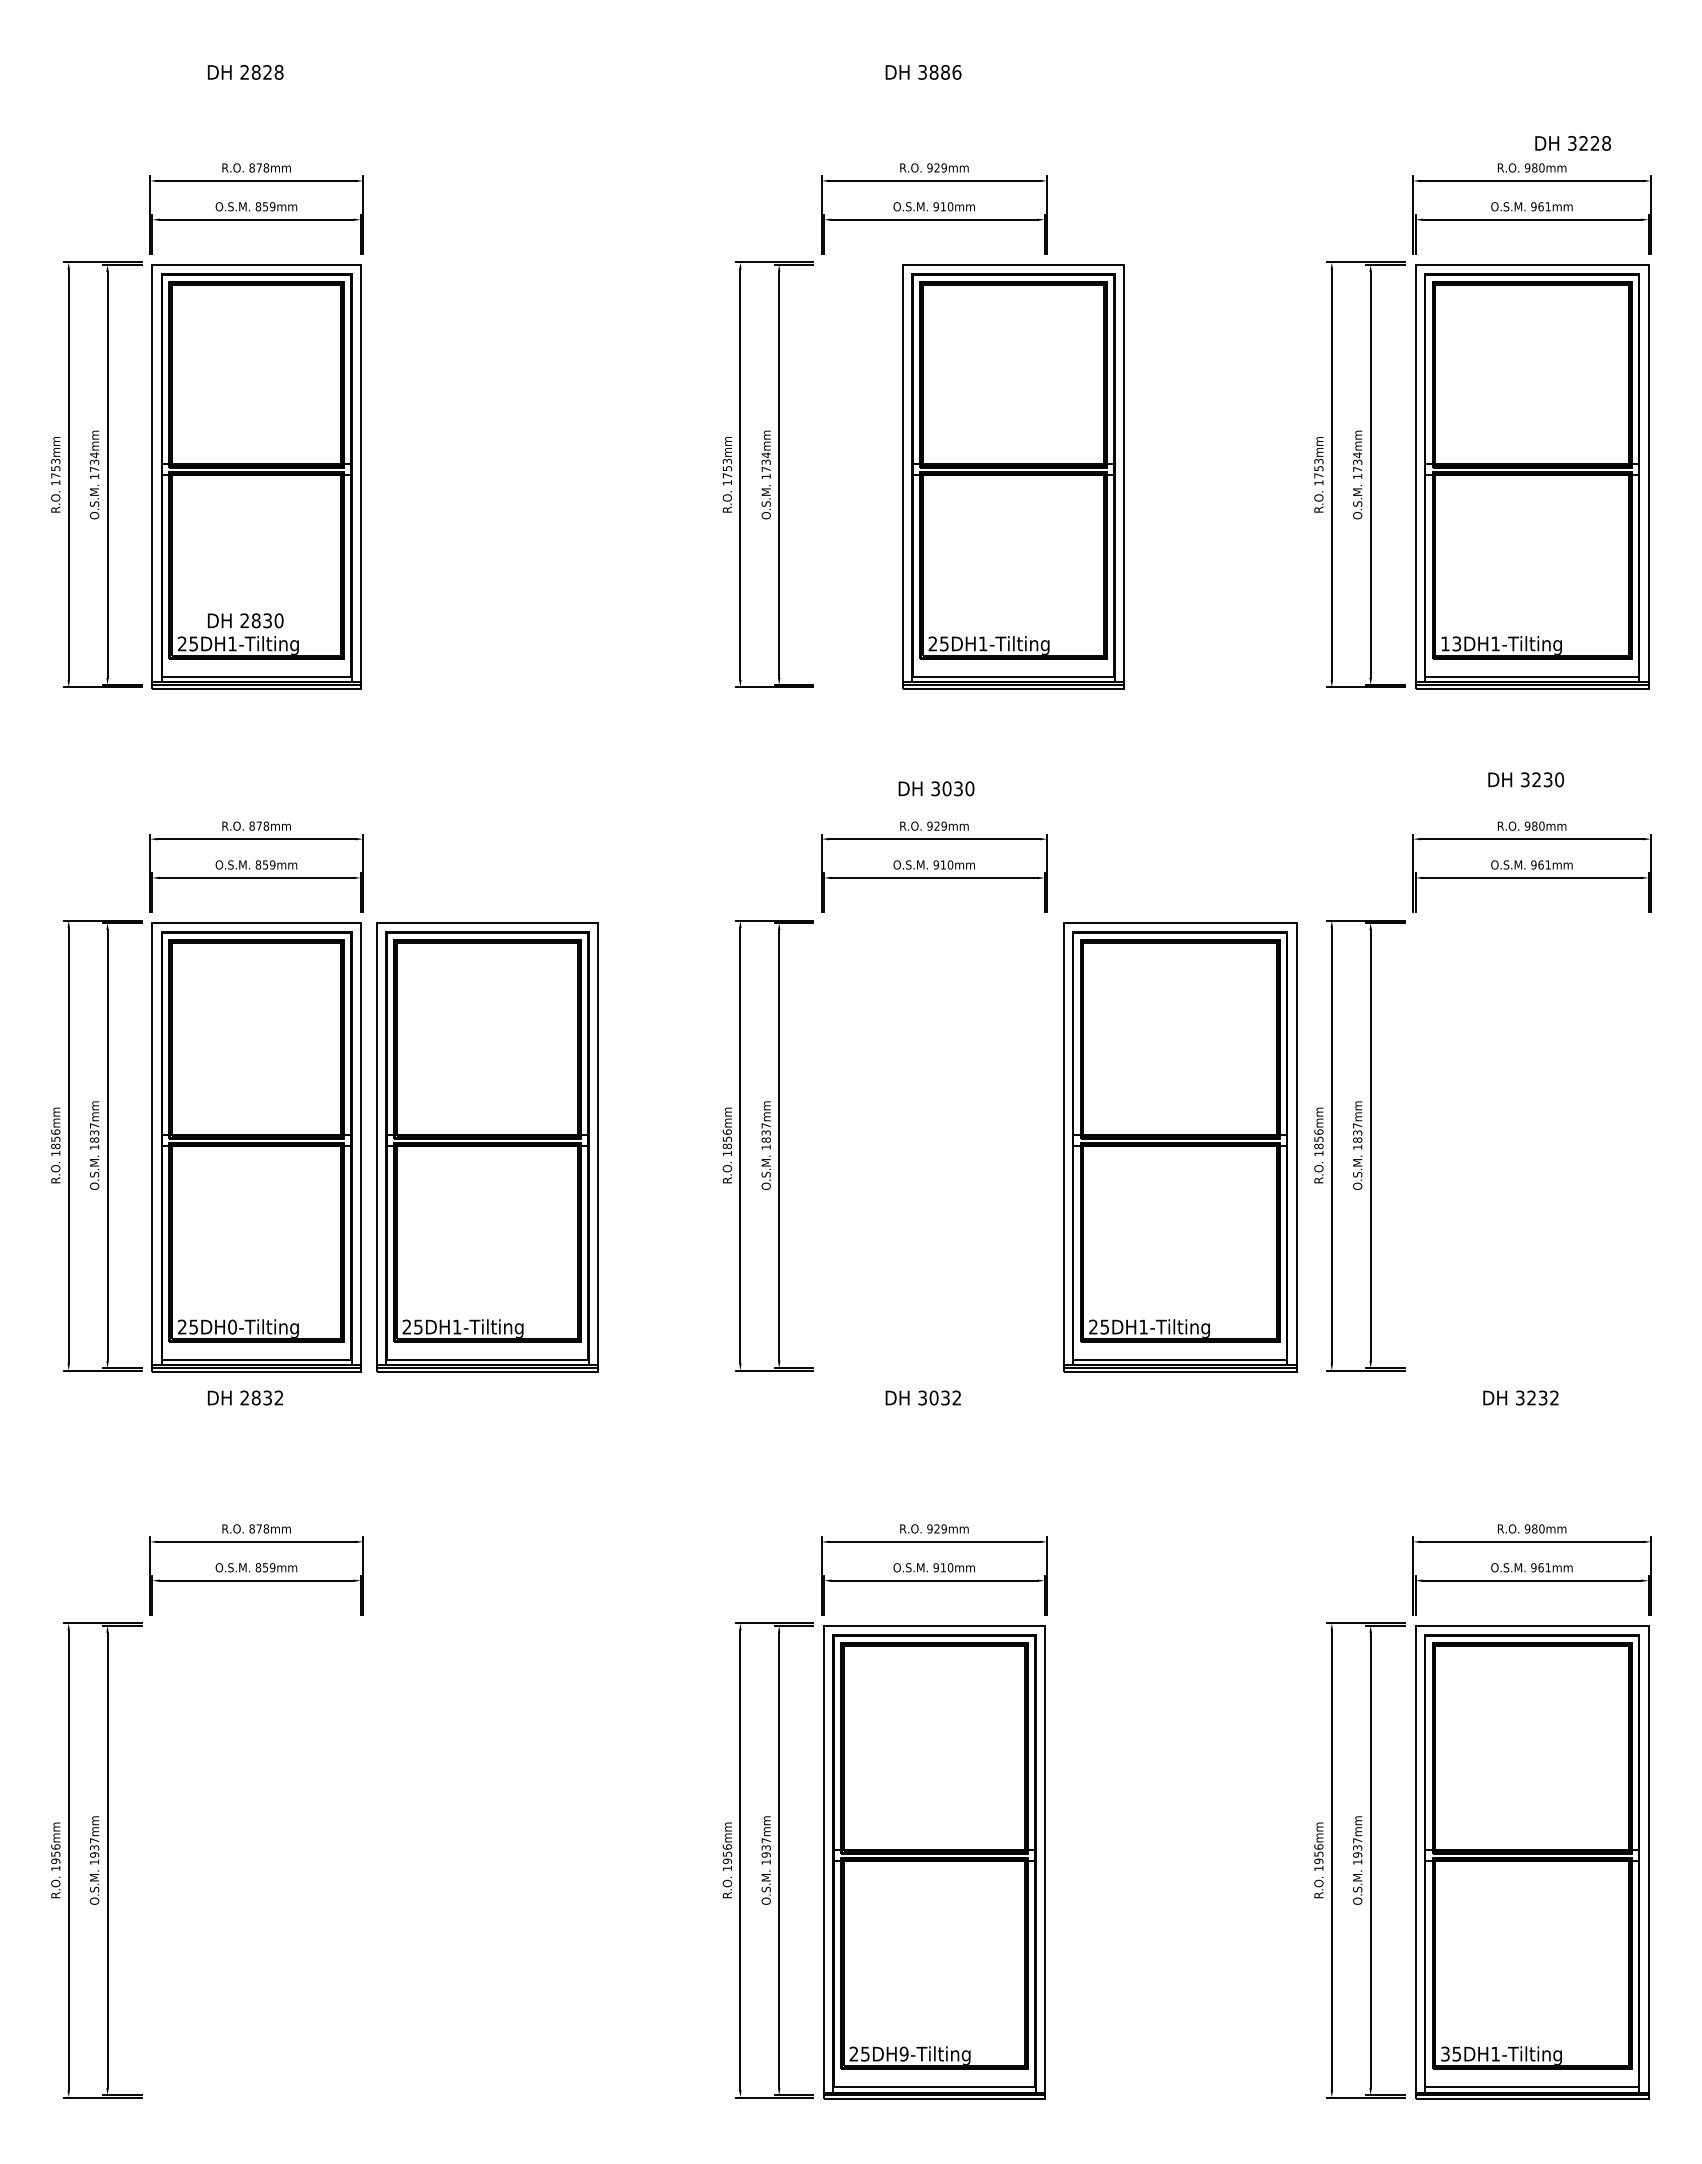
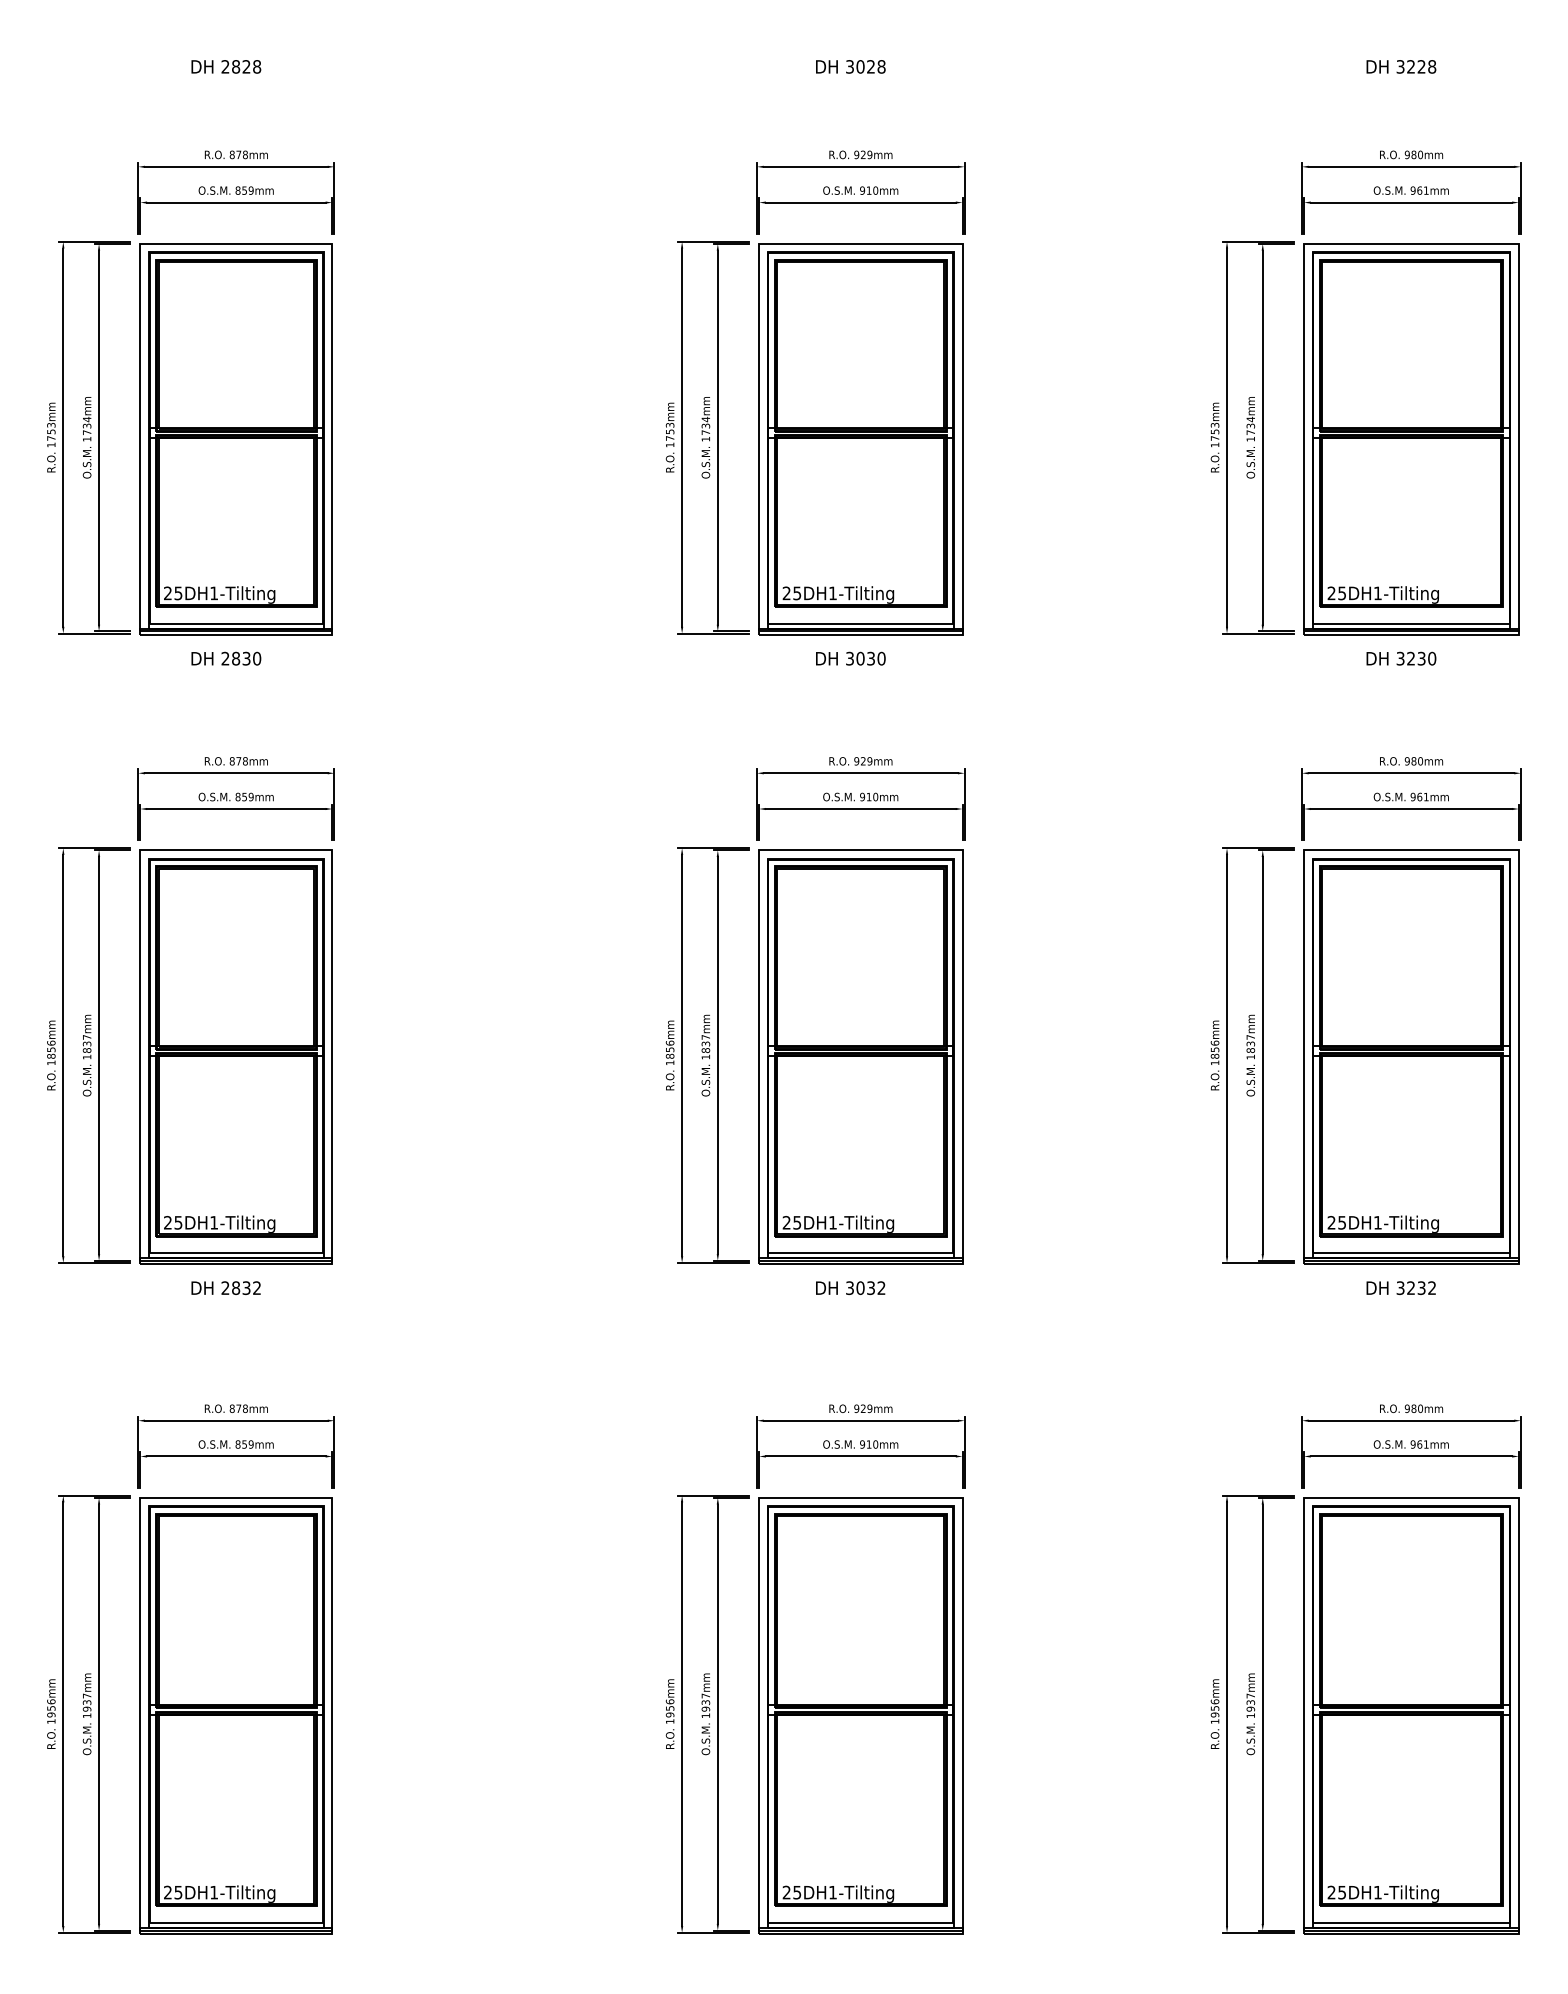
text: (945, 72) -> (871, 66), 3886 -> 3028
text: (1572, 143) -> (1400, 66), moved
part: (1013, 476) -> (860, 439), moved
text: (245, 620) -> (226, 658), moved
text: (1451, 643) -> (1337, 593), 13DH1-Tilting -> 25DH1-Tilting
text: (1525, 779) -> (1400, 658), moved
text: (936, 788) -> (850, 658), moved
part: (487, 1147) -> (860, 1057), moved
part: (1180, 1147) -> (1411, 1057), moved
text: (232, 1326) -> (214, 1222), 25DH0-Tilting -> 25DH1-Tilting
part: (256, 1862) -> (236, 1716), added
text: (903, 2053) -> (832, 1892), 25DH9-Tilting -> 25DH1-Tilting
text: (1445, 2054) -> (1331, 1892), 35DH1-Tilting -> 25DH1-Tilting

